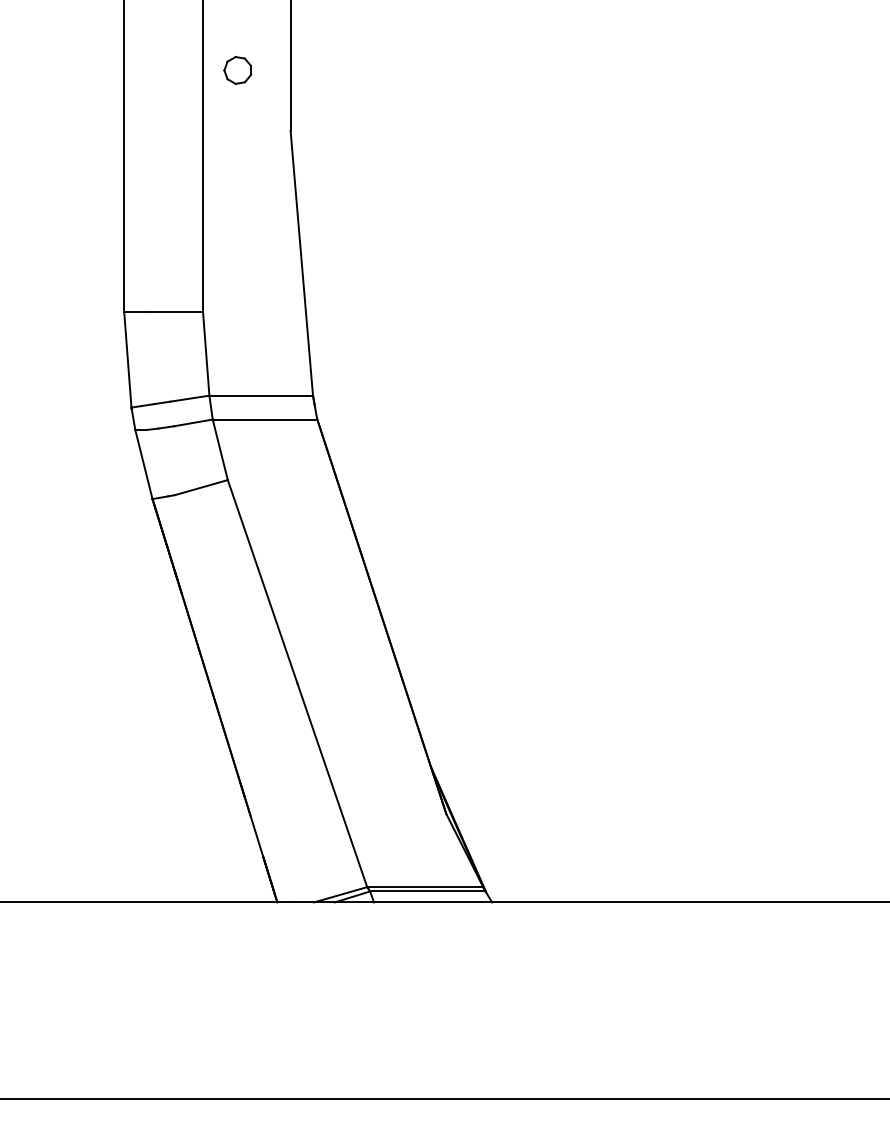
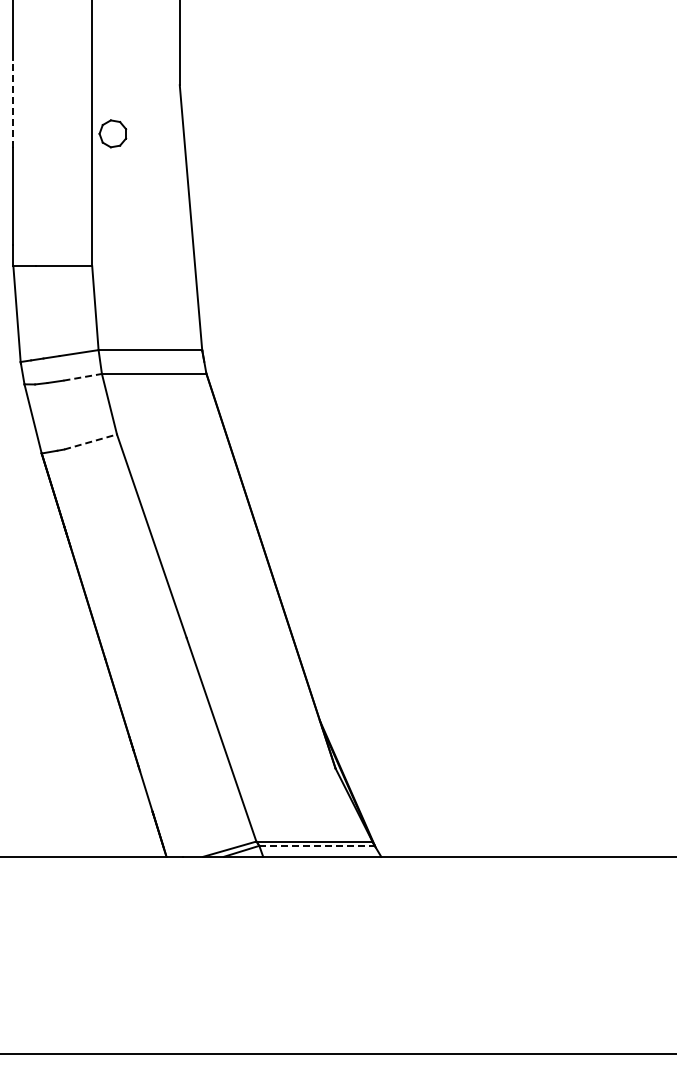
part: (237, 70) -> (112, 133), moved
line: (124, 149) -> (13, 103), solid -> dashed
line: (193, 422) -> (82, 376), solid -> dashed
line: (201, 487) -> (90, 441), solid -> dashed
line: (427, 891) -> (316, 845), solid -> dashed

